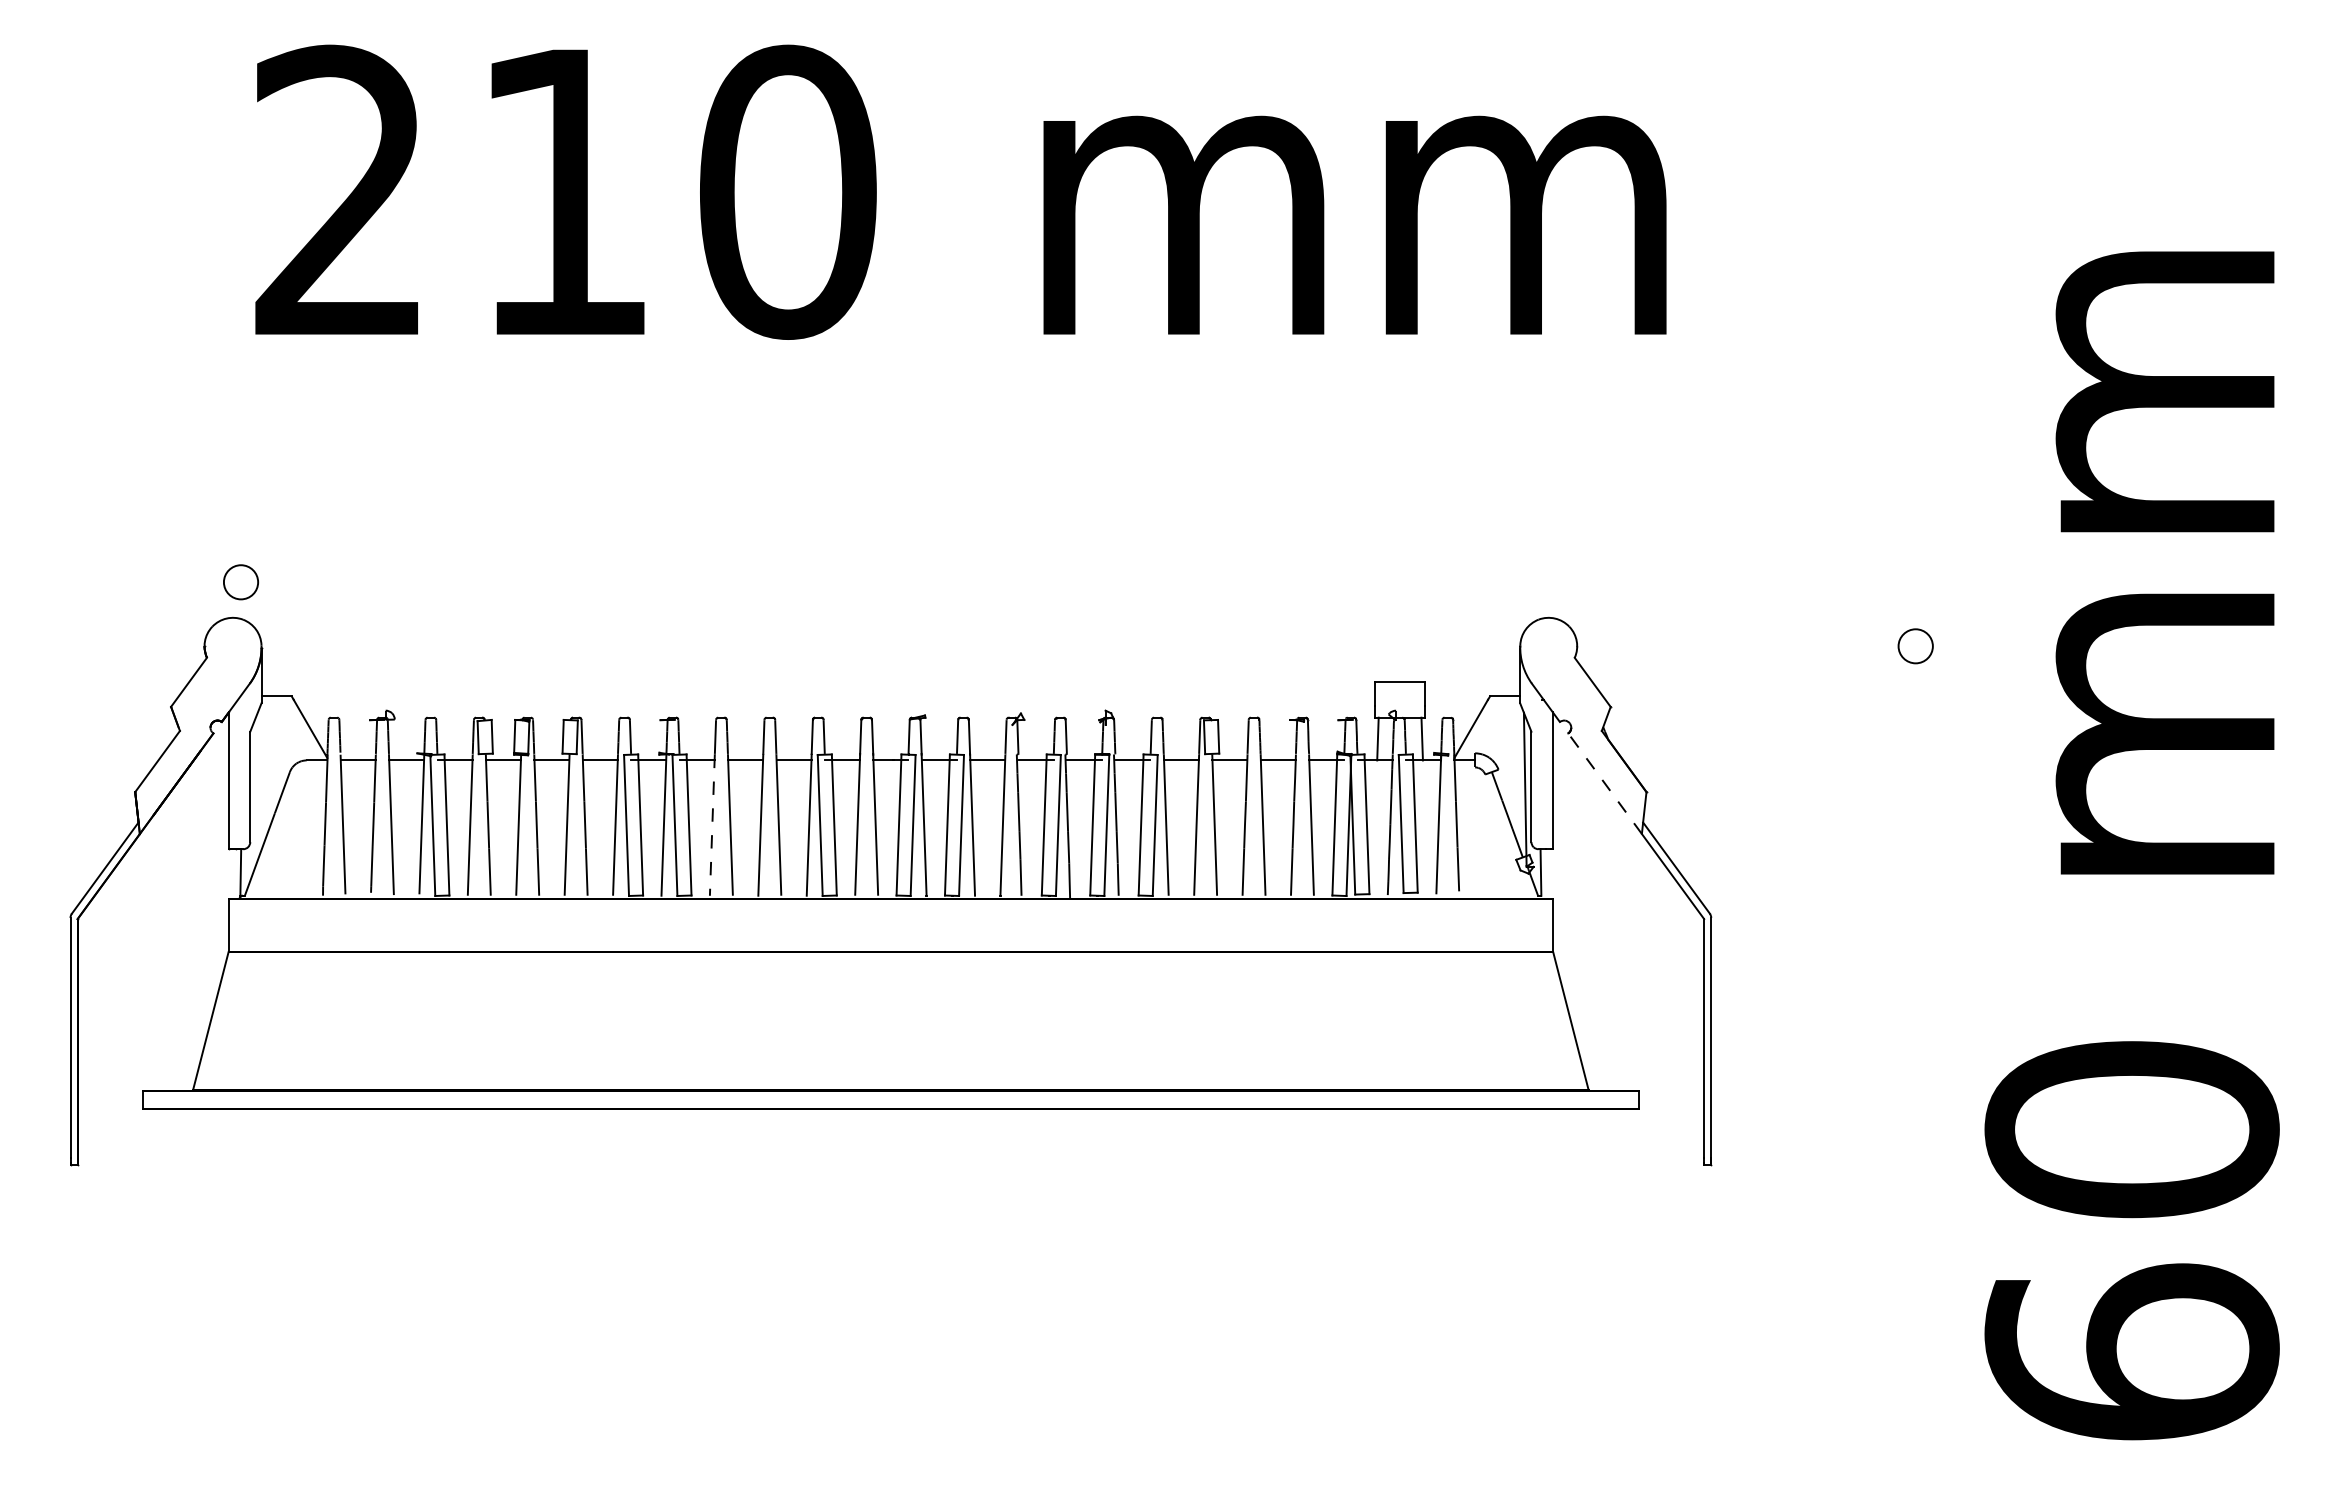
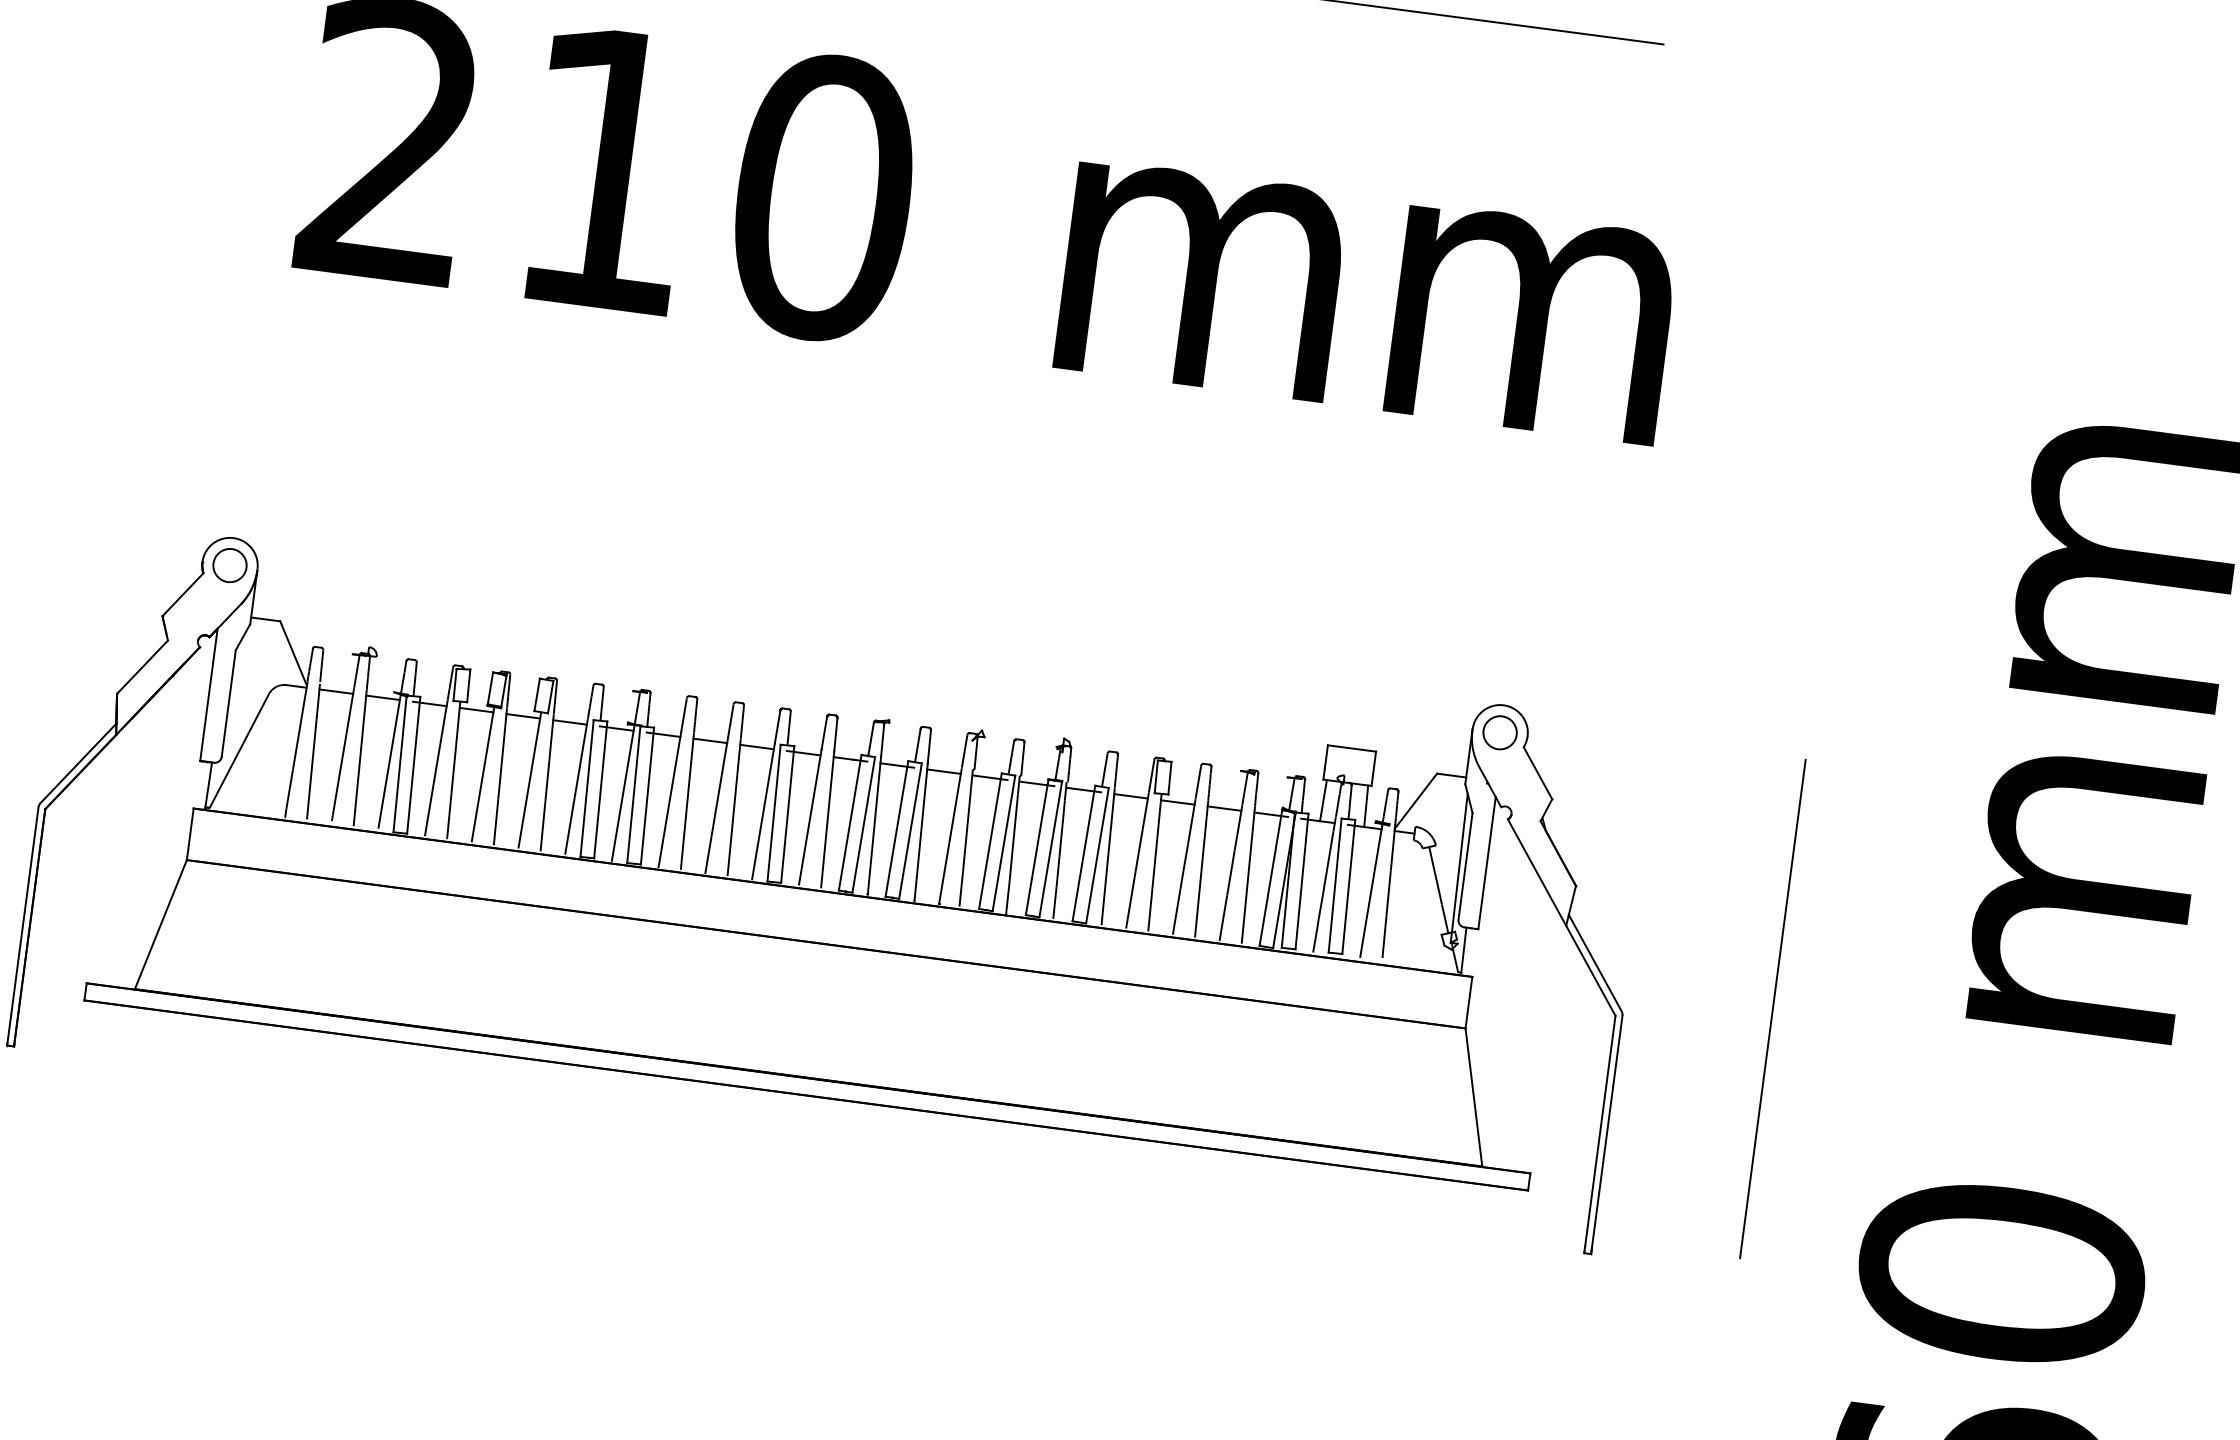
part: (240, 582) -> (229, 565), moved
part: (1915, 646) -> (1499, 732), moved
line: (1604, 783) -> (1536, 872), dashed -> solid
line: (712, 825) -> (670, 799), dashed -> solid
line: (1863, 890) -> (1772, 1008), added

